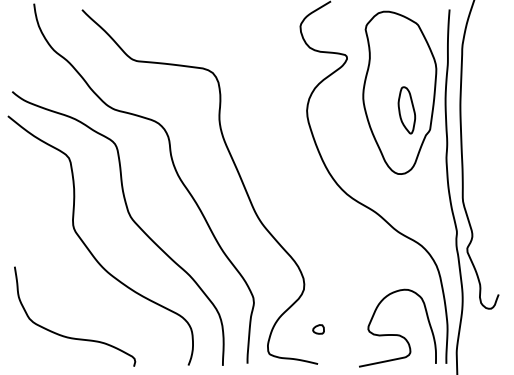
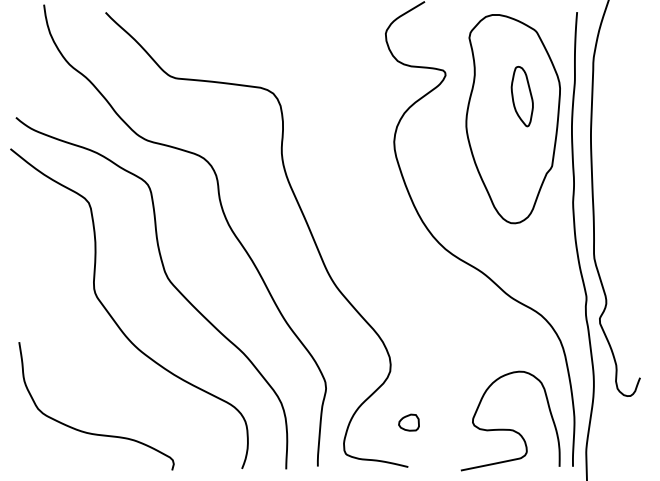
part: (406, 110) -> (521, 96), moved
part: (318, 329) -> (408, 422), size x1.43

